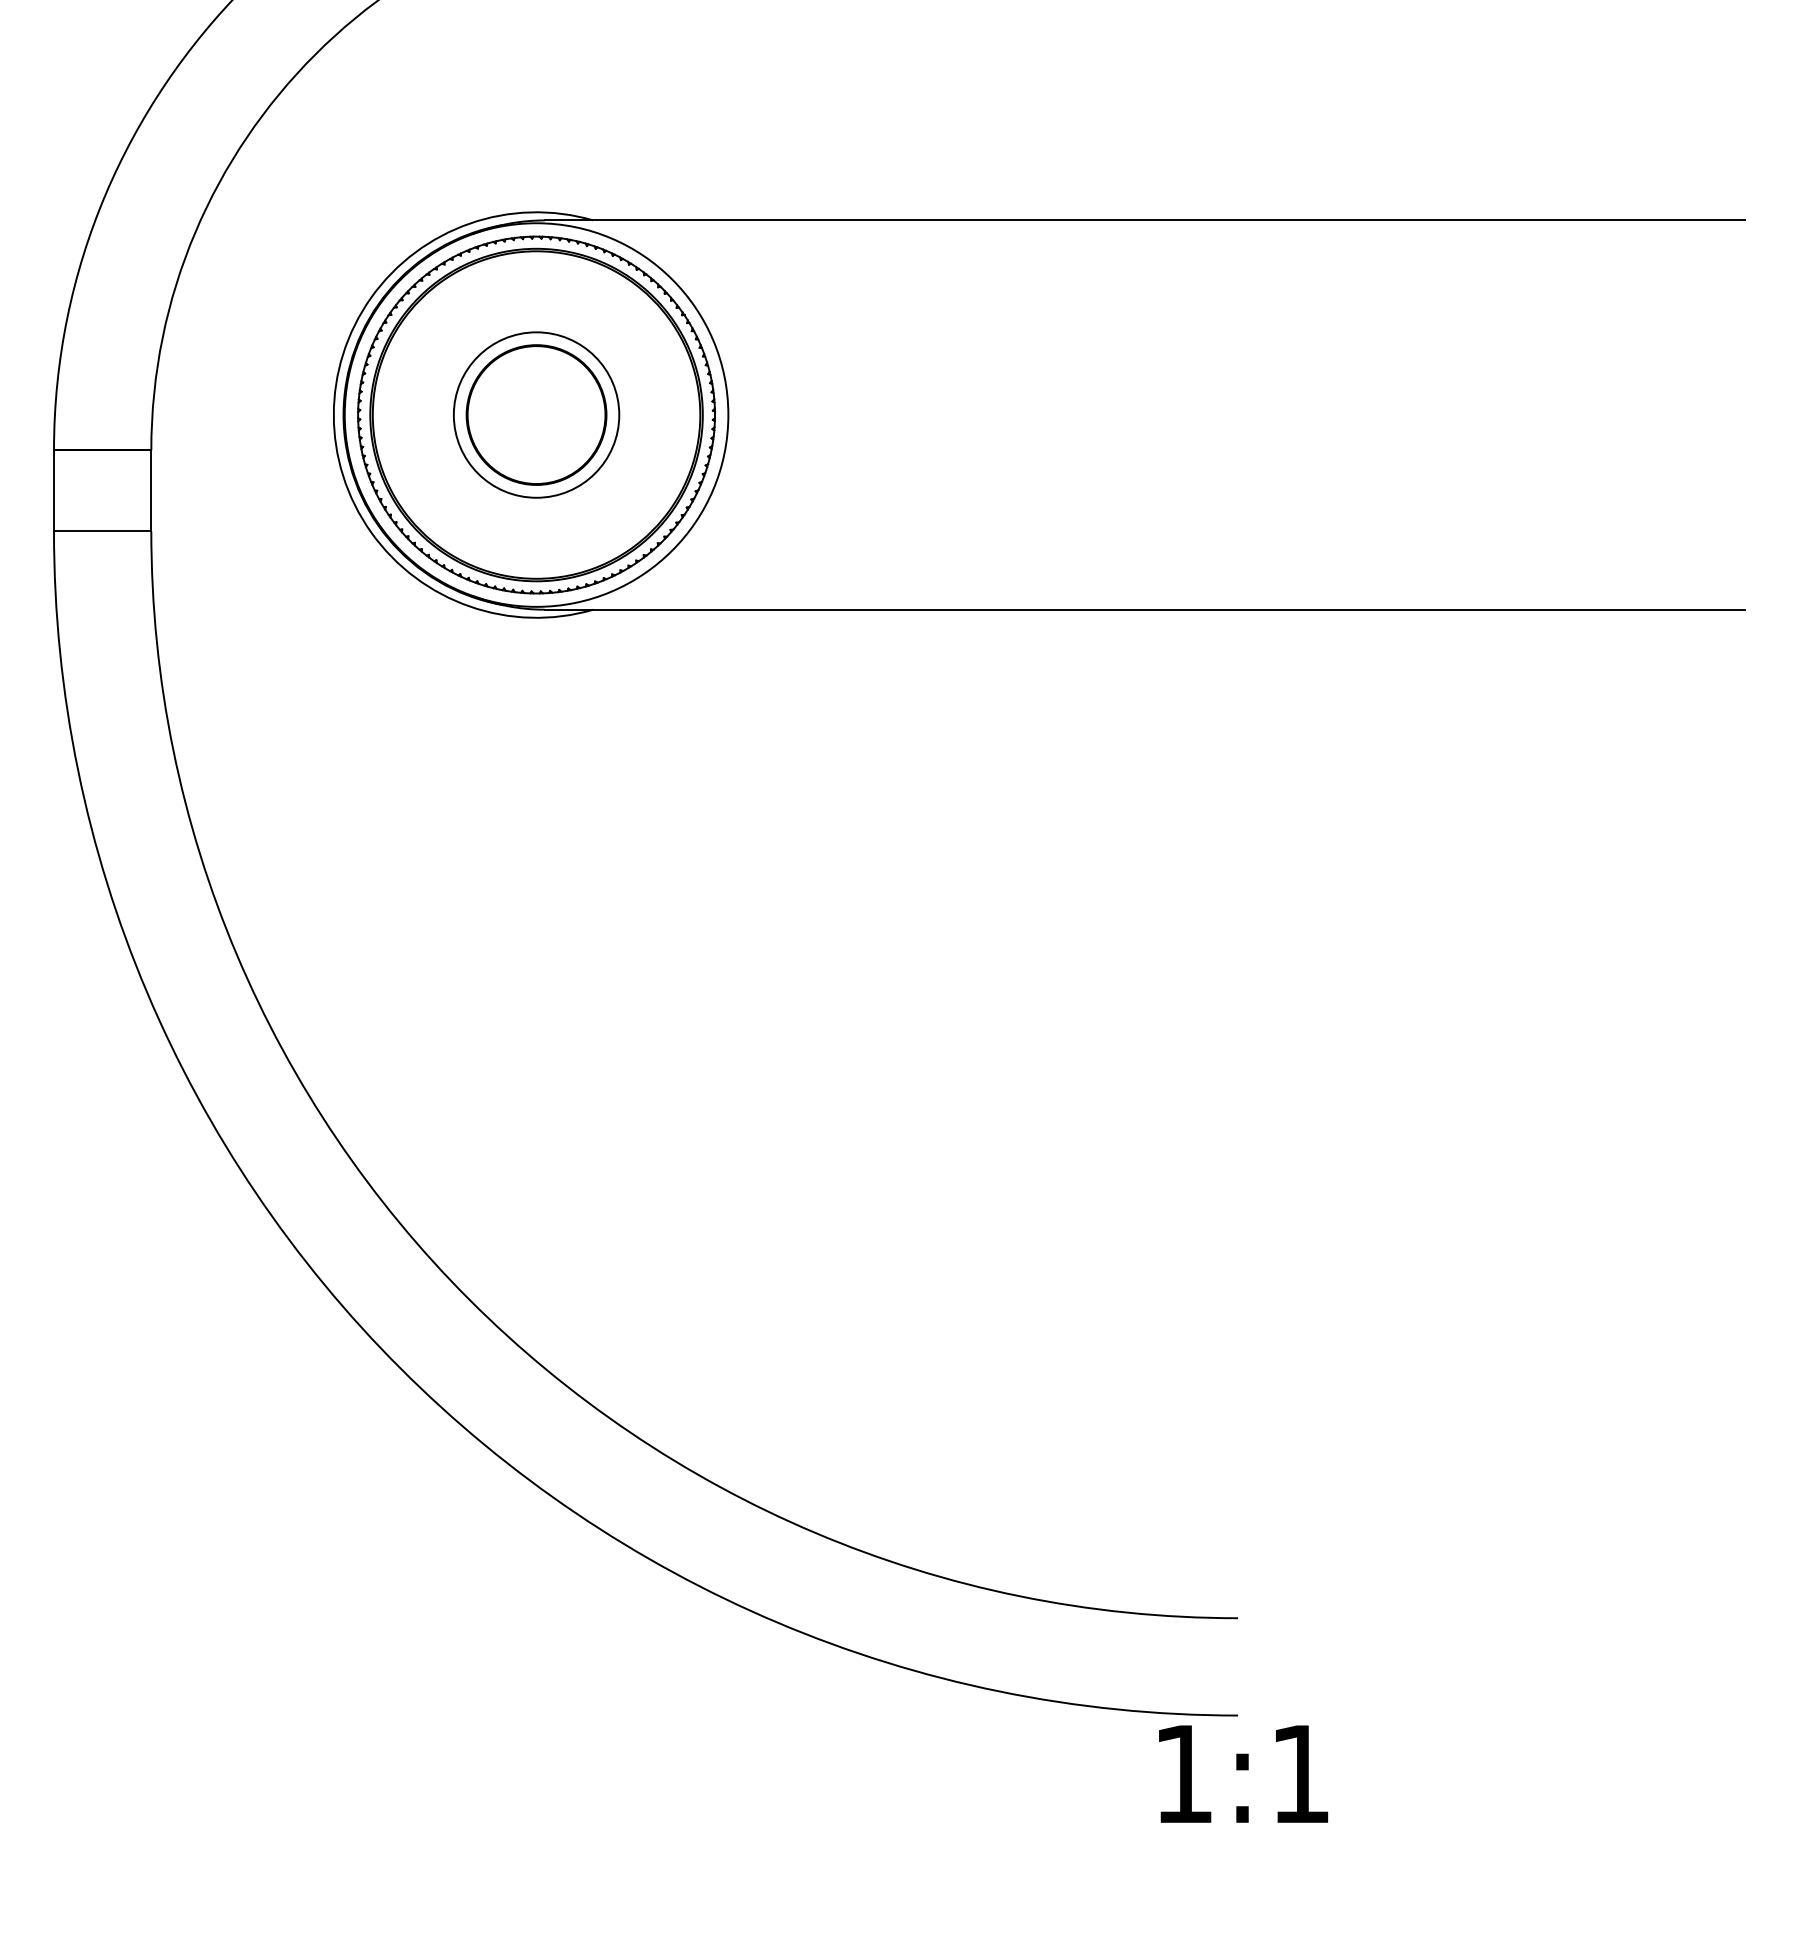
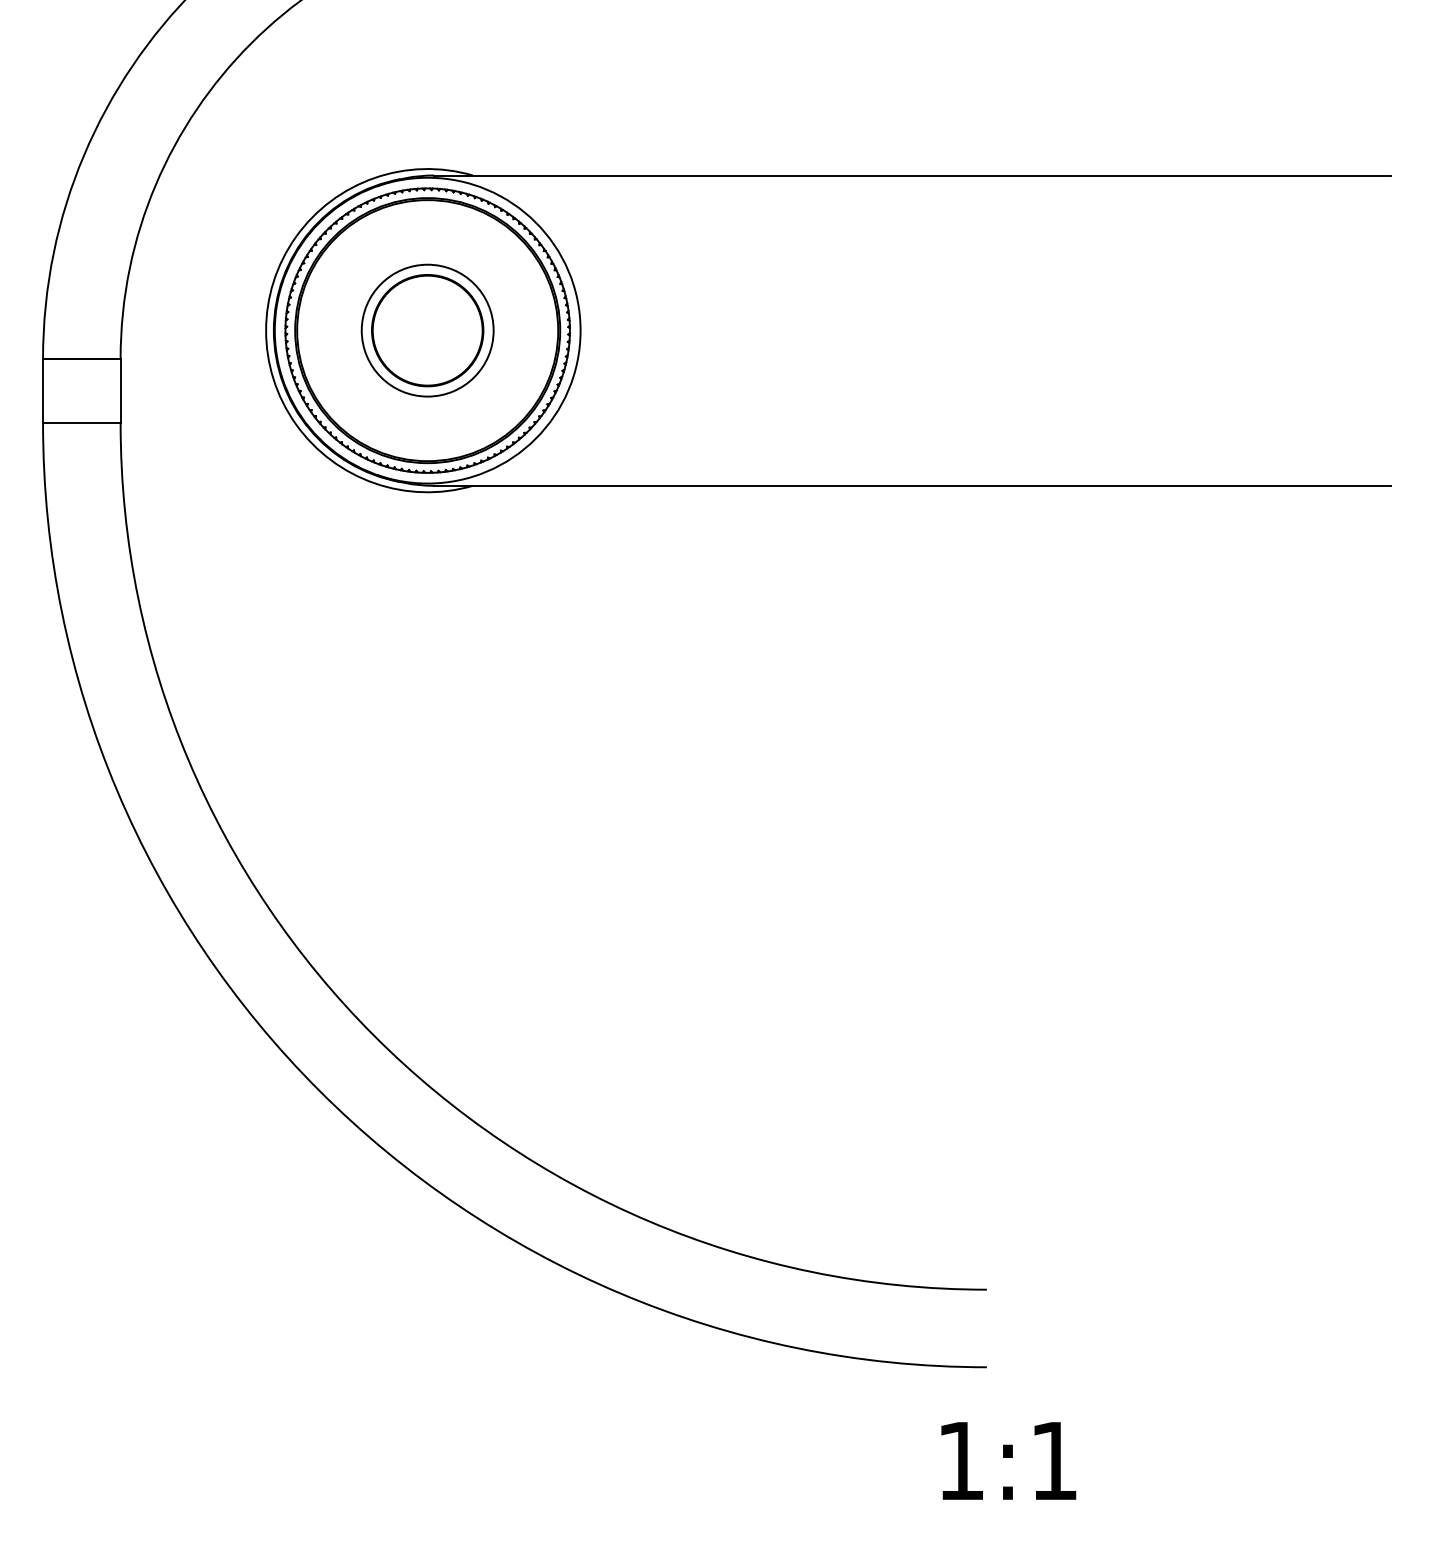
text: (1243, 1773) -> (1008, 1460), moved

